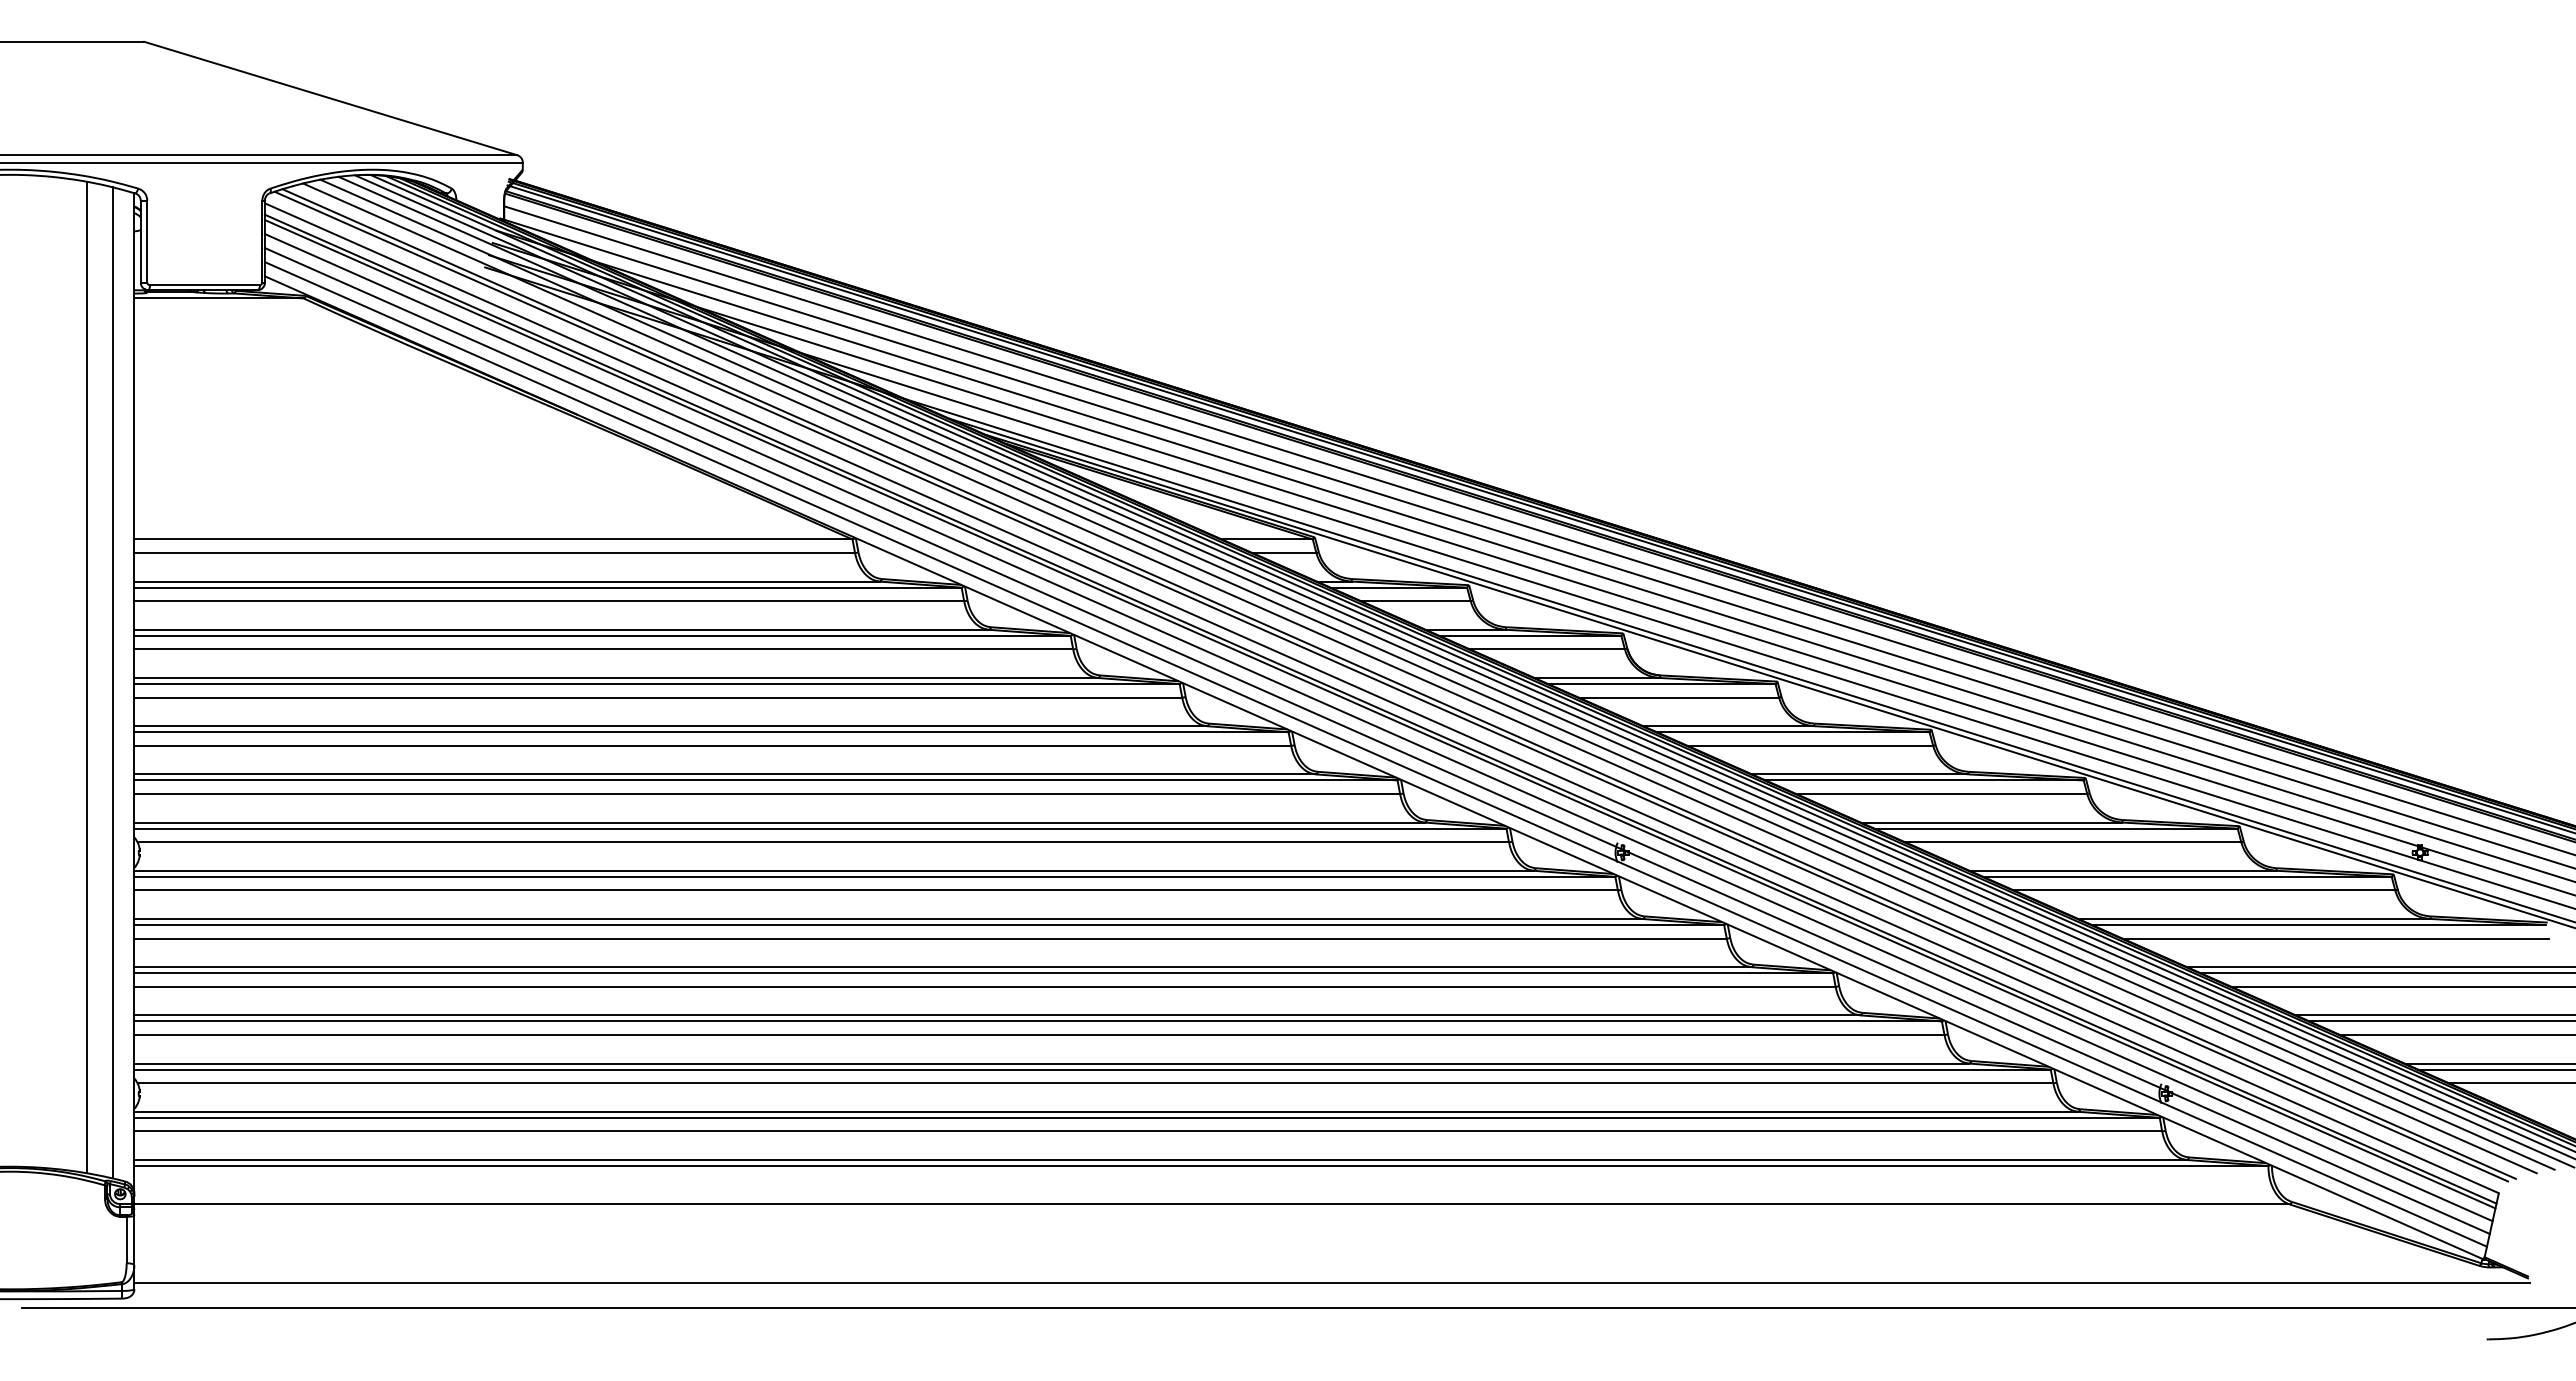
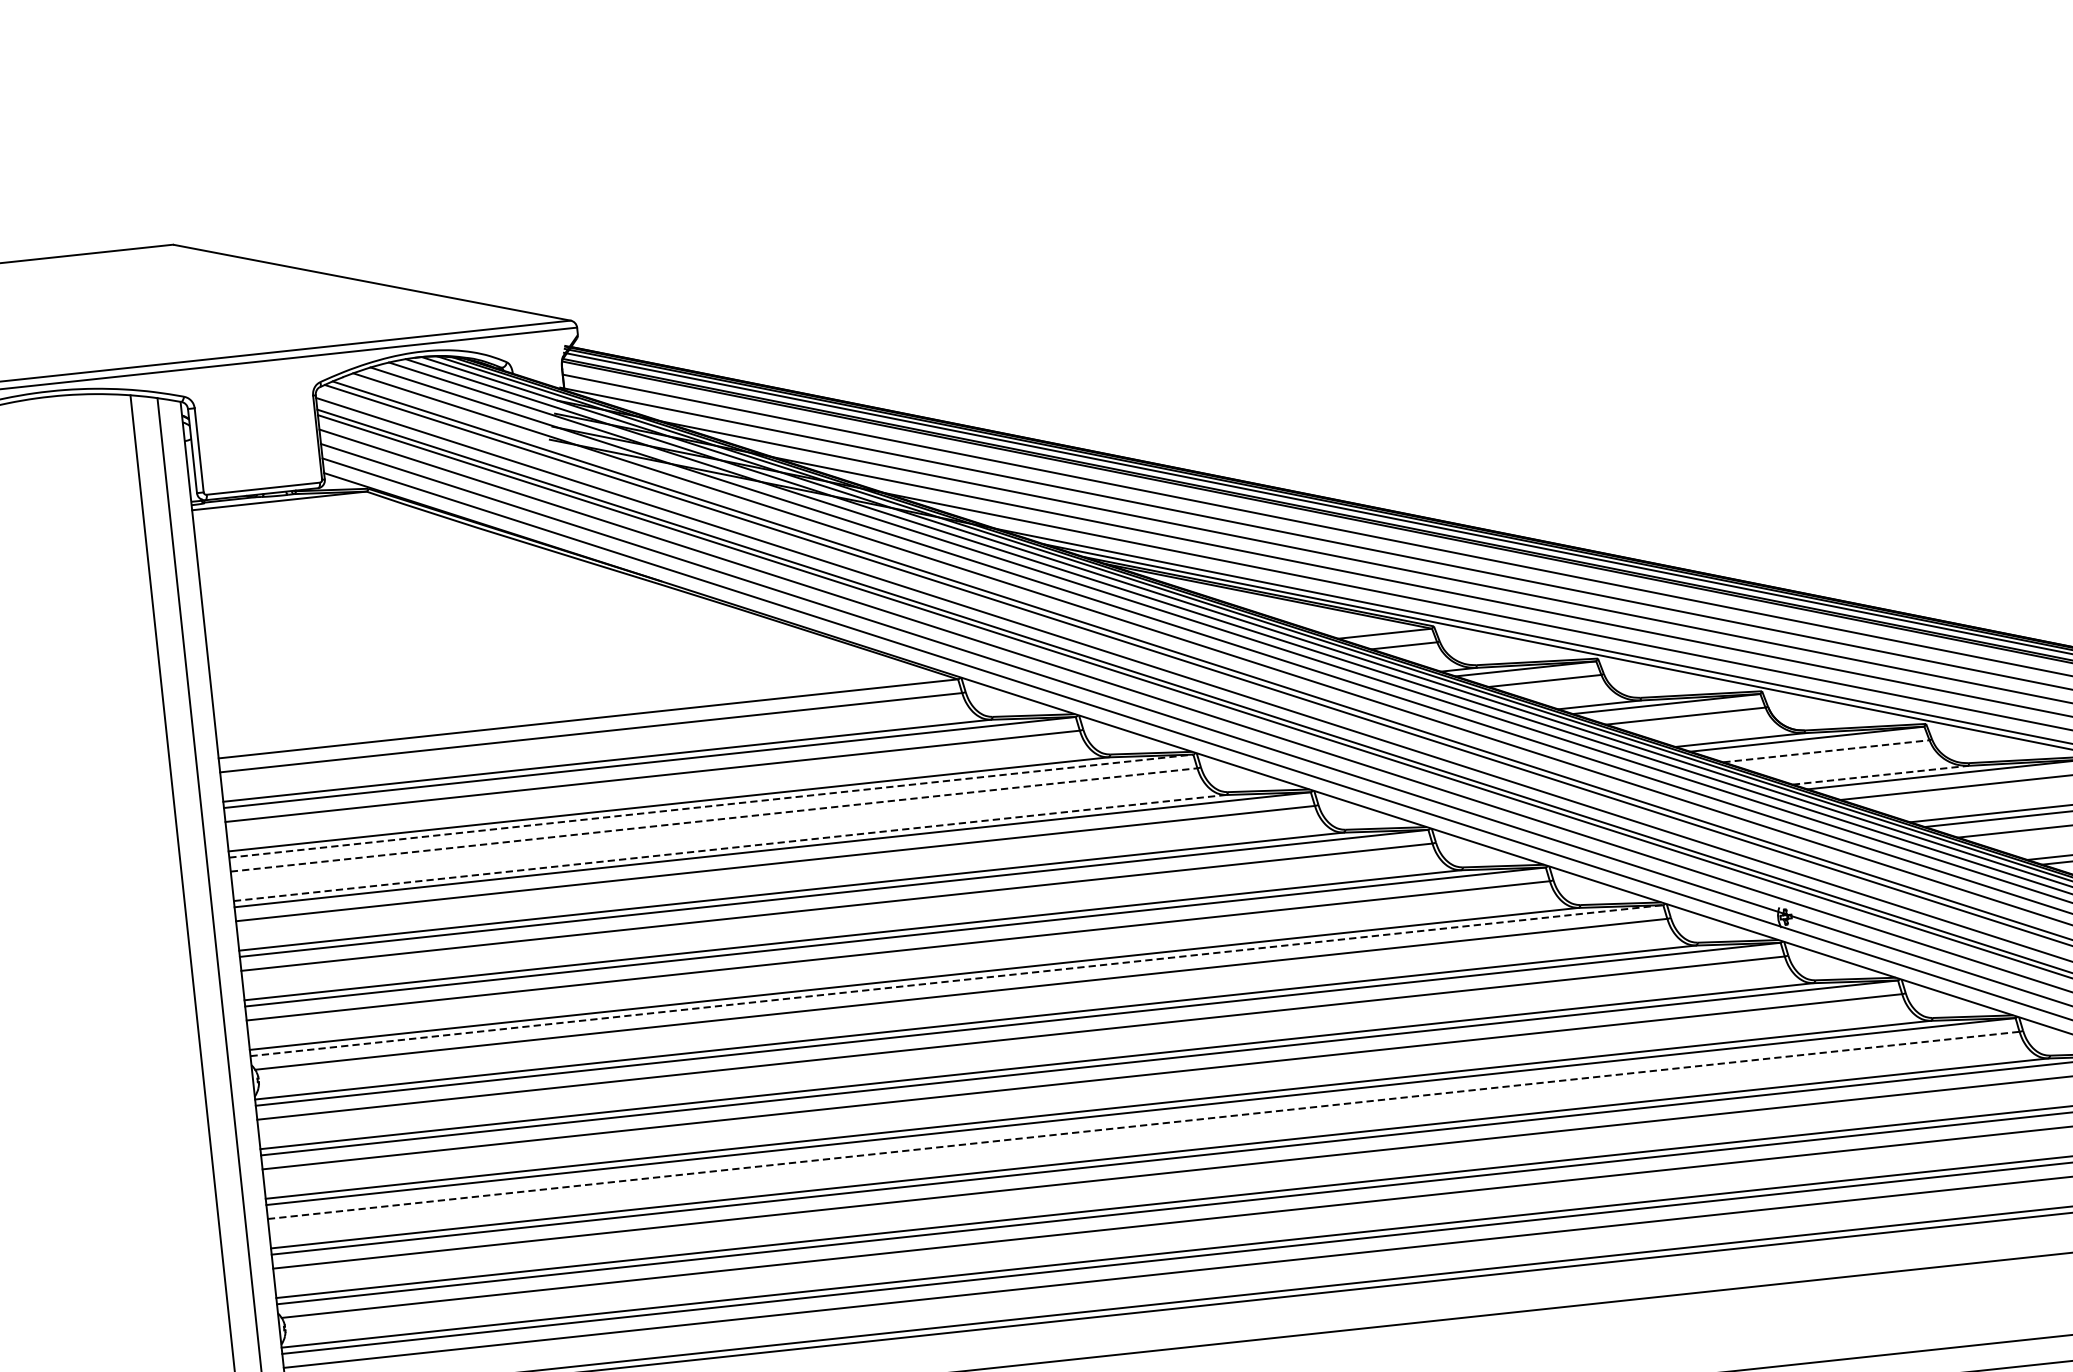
line: (602, 635) -> (711, 805), solid -> dashed
line: (604, 649) -> (714, 819), solid -> dashed
line: (616, 678) -> (730, 848), solid -> dashed
line: (1679, 697) -> (1826, 751), solid -> dashed
line: (1728, 726) -> (1880, 775), solid -> dashed
line: (820, 828) -> (956, 980), solid -> dashed
line: (985, 986) -> (1144, 1125), solid -> dashed

